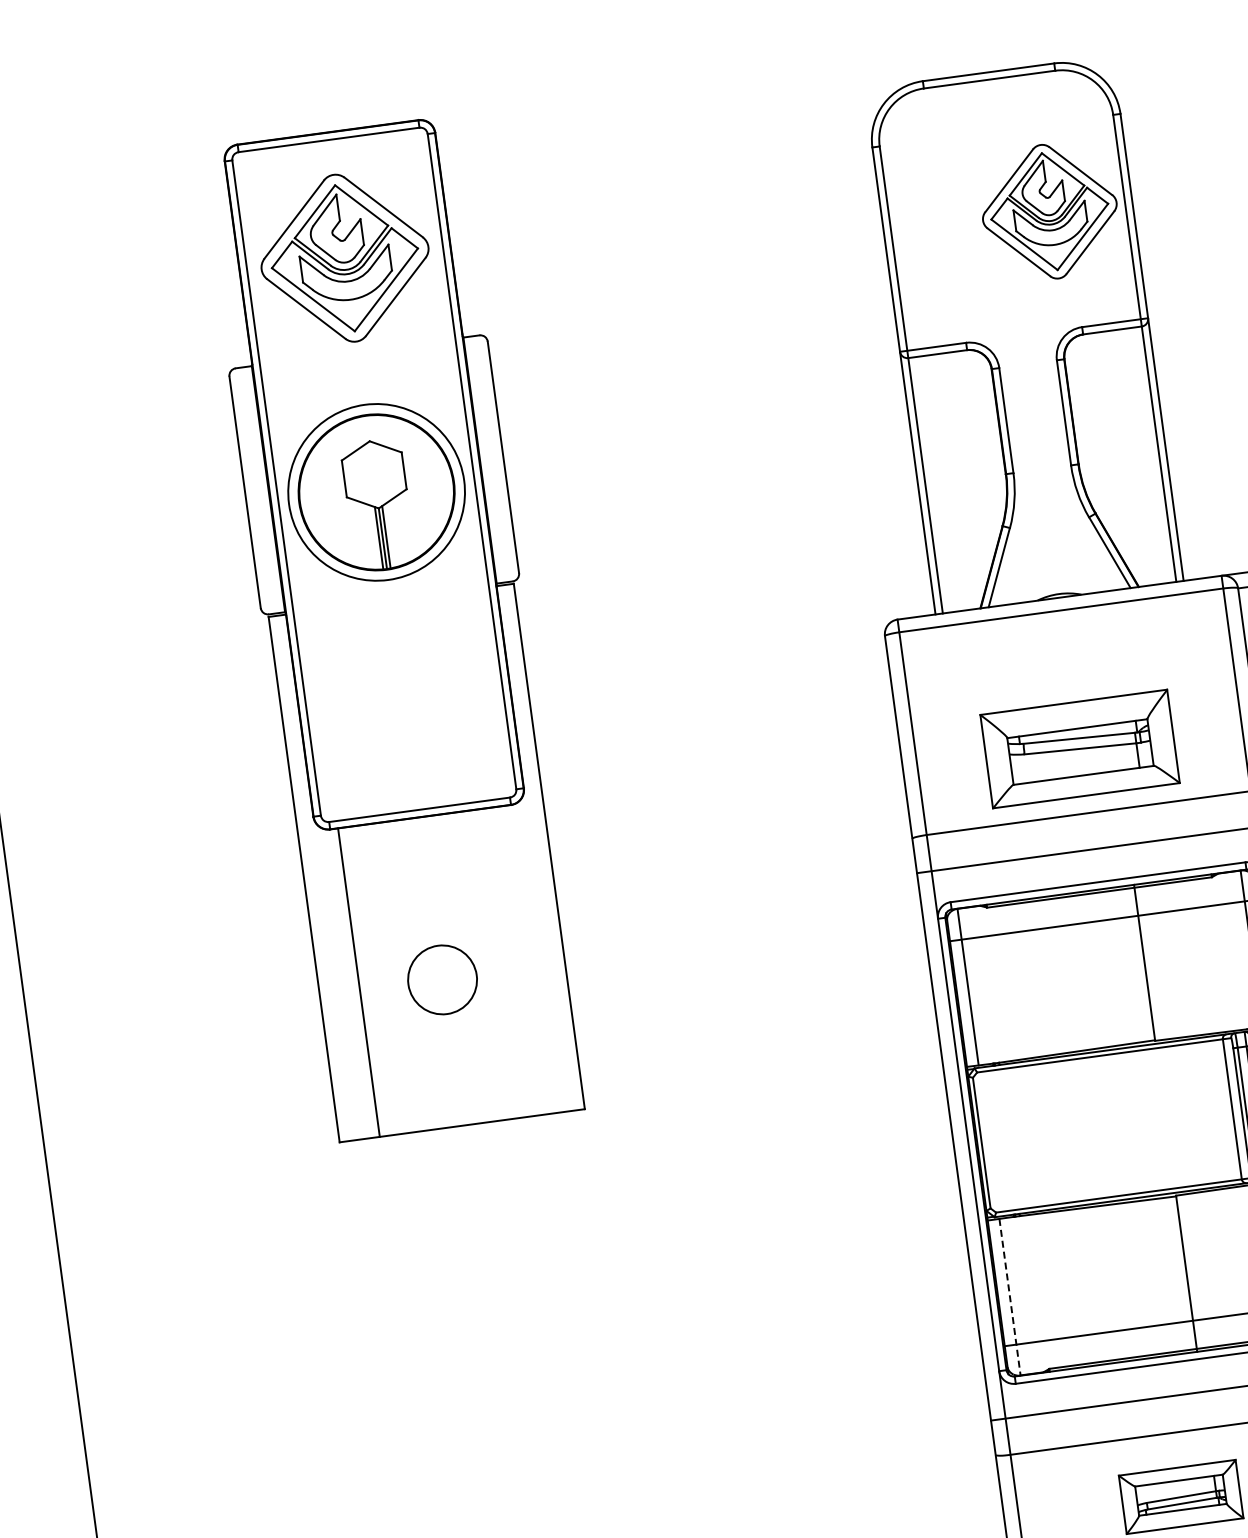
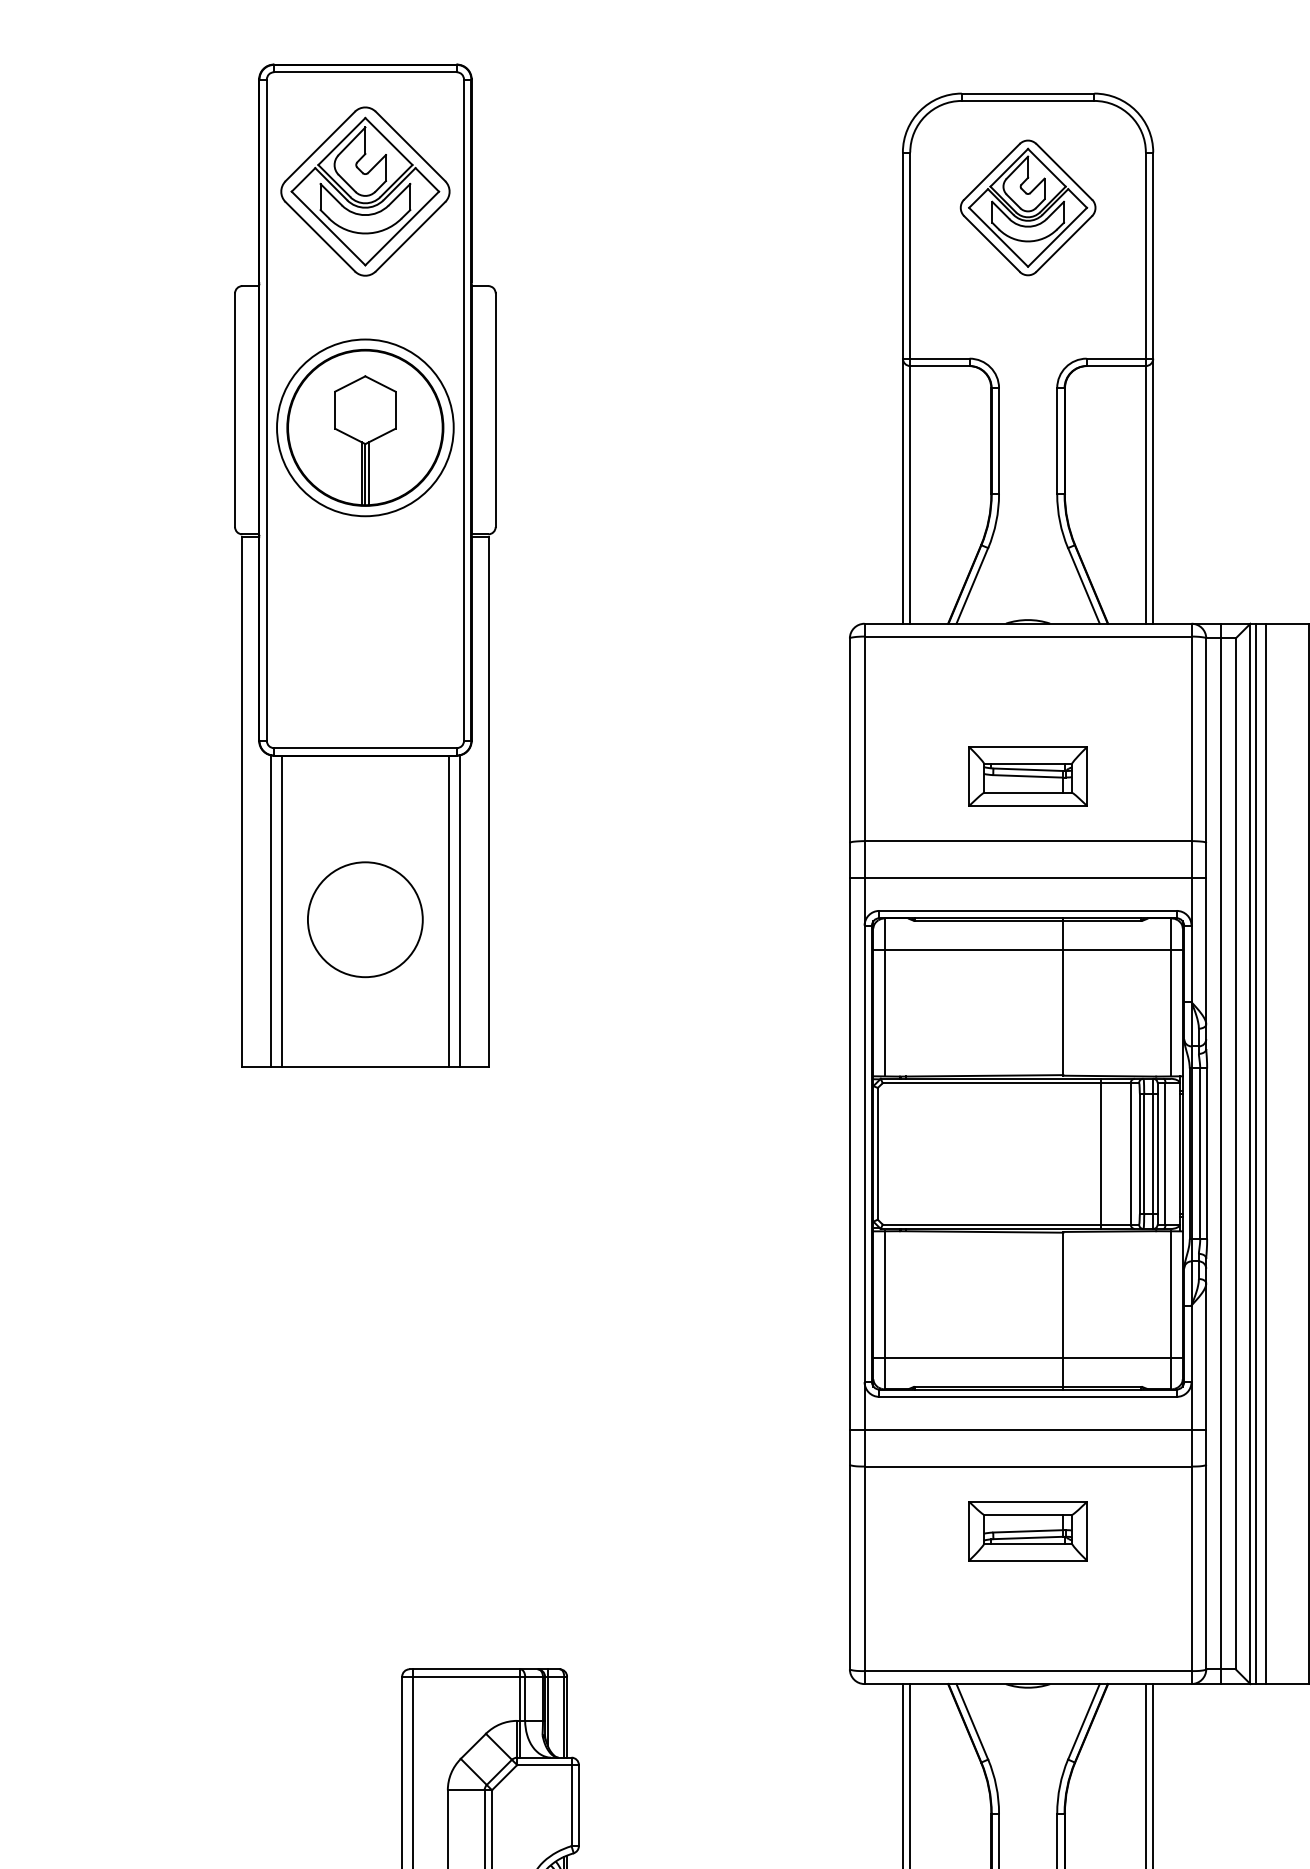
part: (1049, 211) -> (1027, 207), moved
part: (1079, 749) -> (1027, 776), size x0.62
line: (534, 959) -> (459, 911), added
line: (523, 960) -> (448, 911), added
circle: (442, 979) -> (365, 919), size x1.67
line: (348, 984) -> (271, 911), added
line: (1203, 1112) -> (1101, 1153), added
line: (1010, 1297) -> (885, 1310), dashed -> solid

